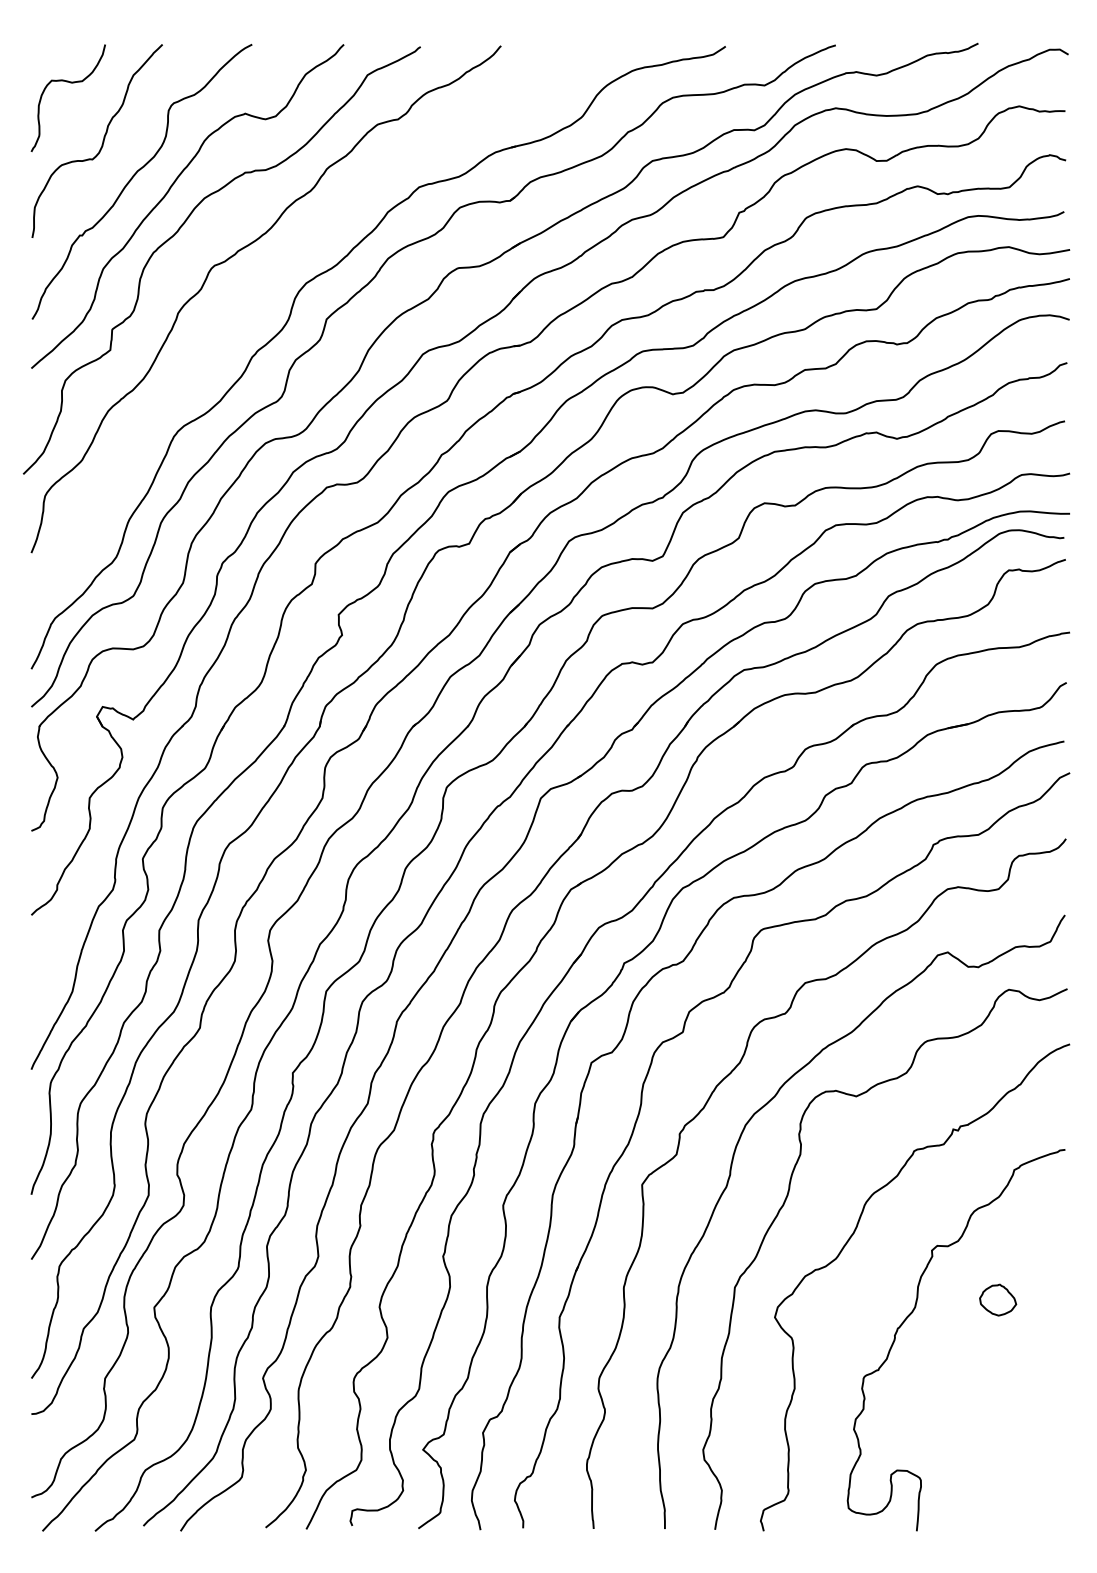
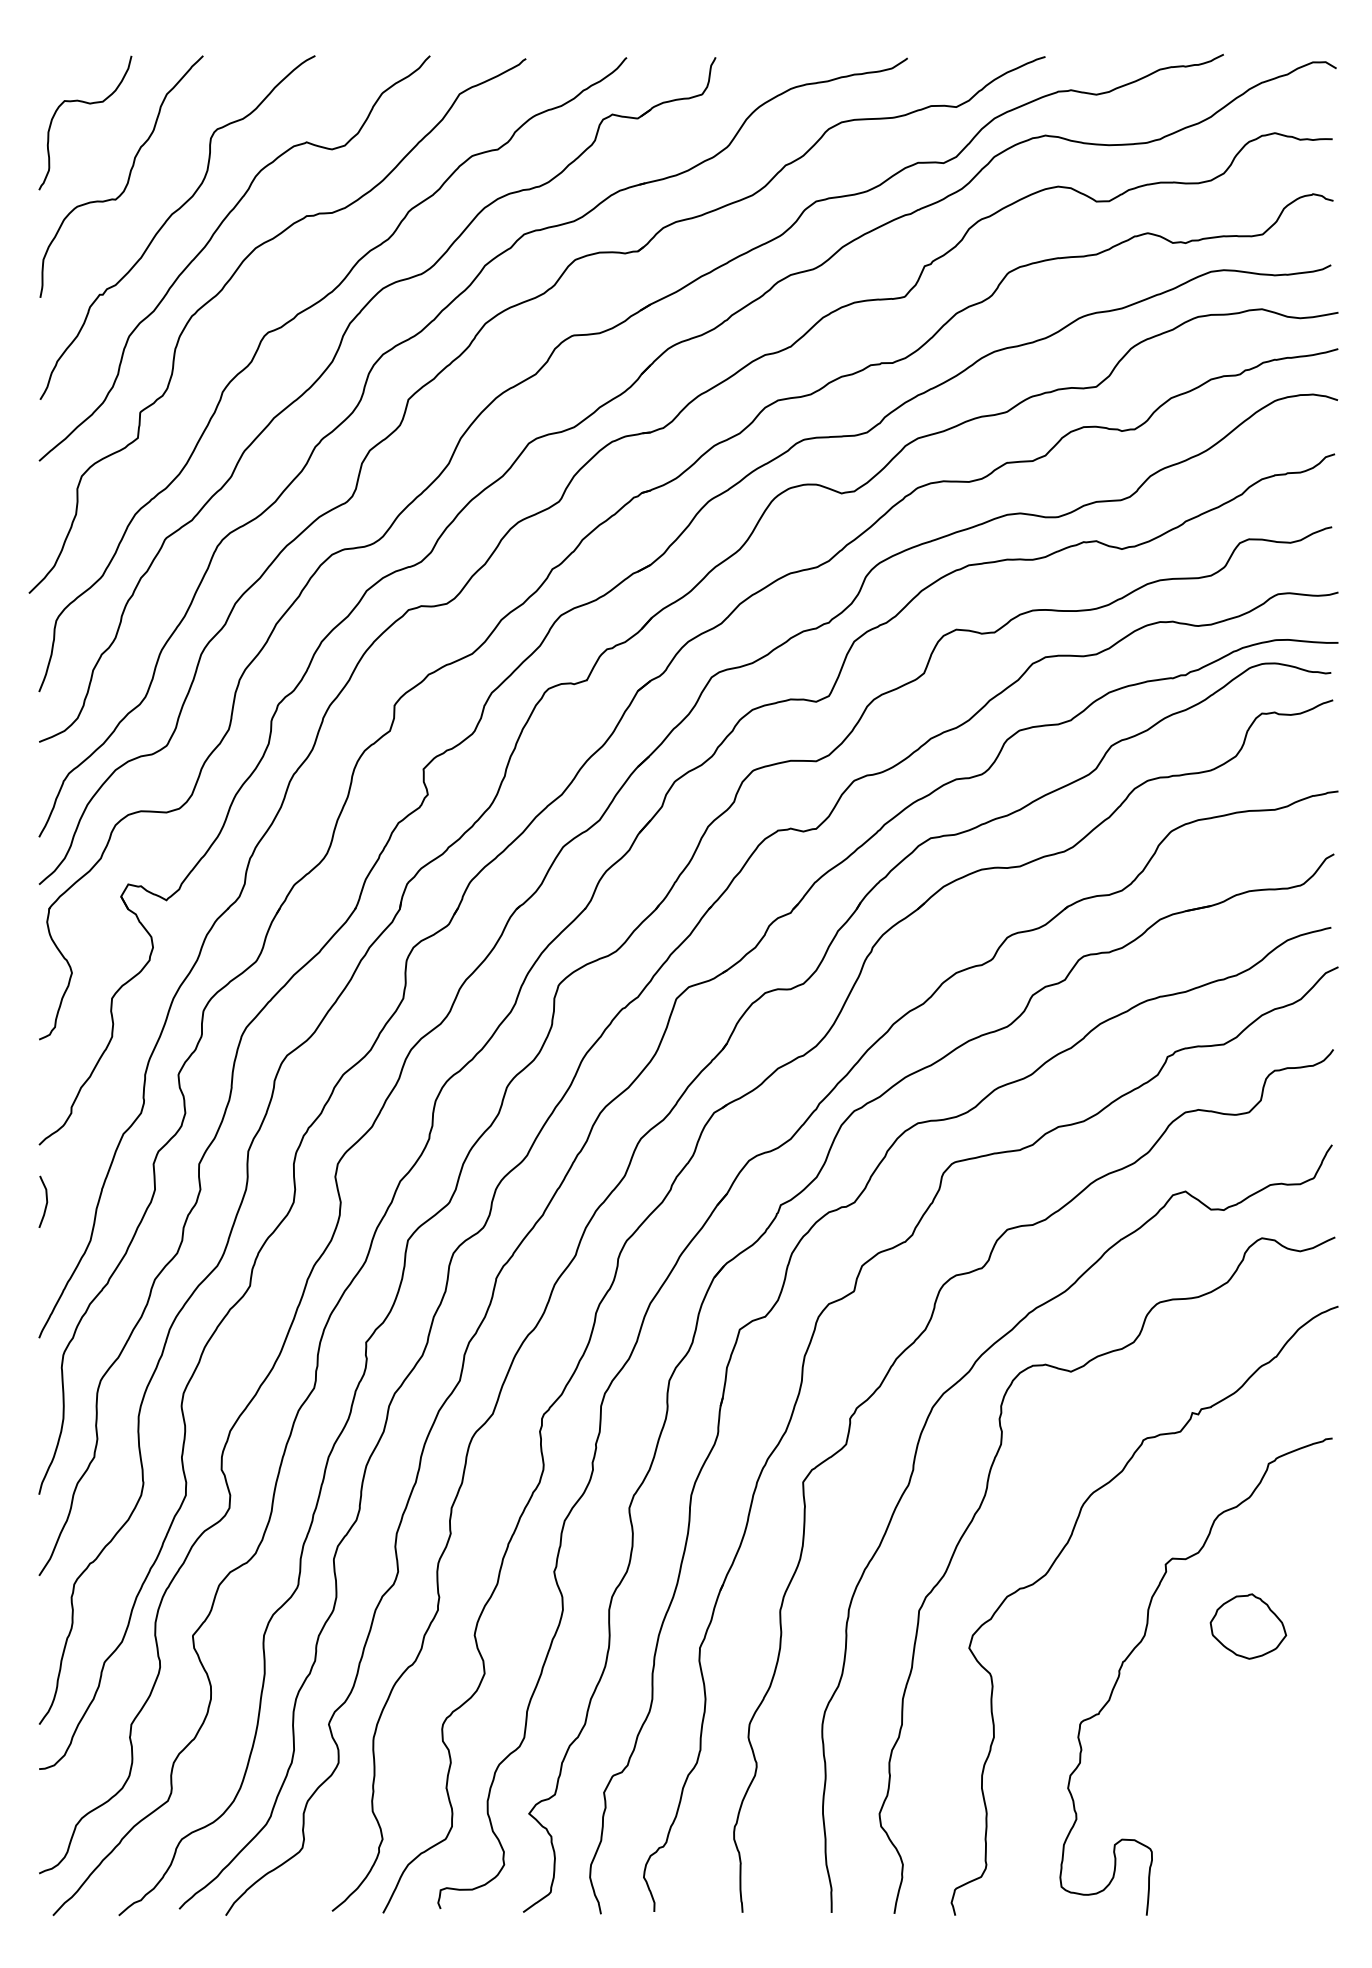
part: (265, 290) -> (332, 363), added
curve: (37, 960) -> (46, 1201), added
part: (998, 1300) -> (1248, 1626), size x1.67

